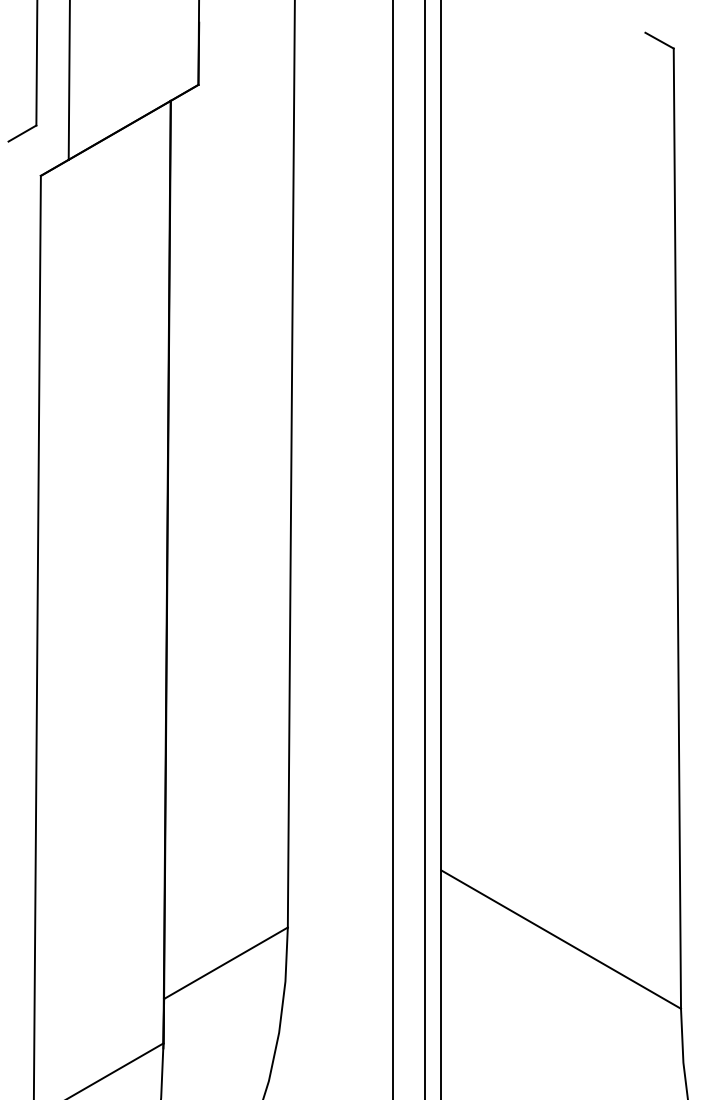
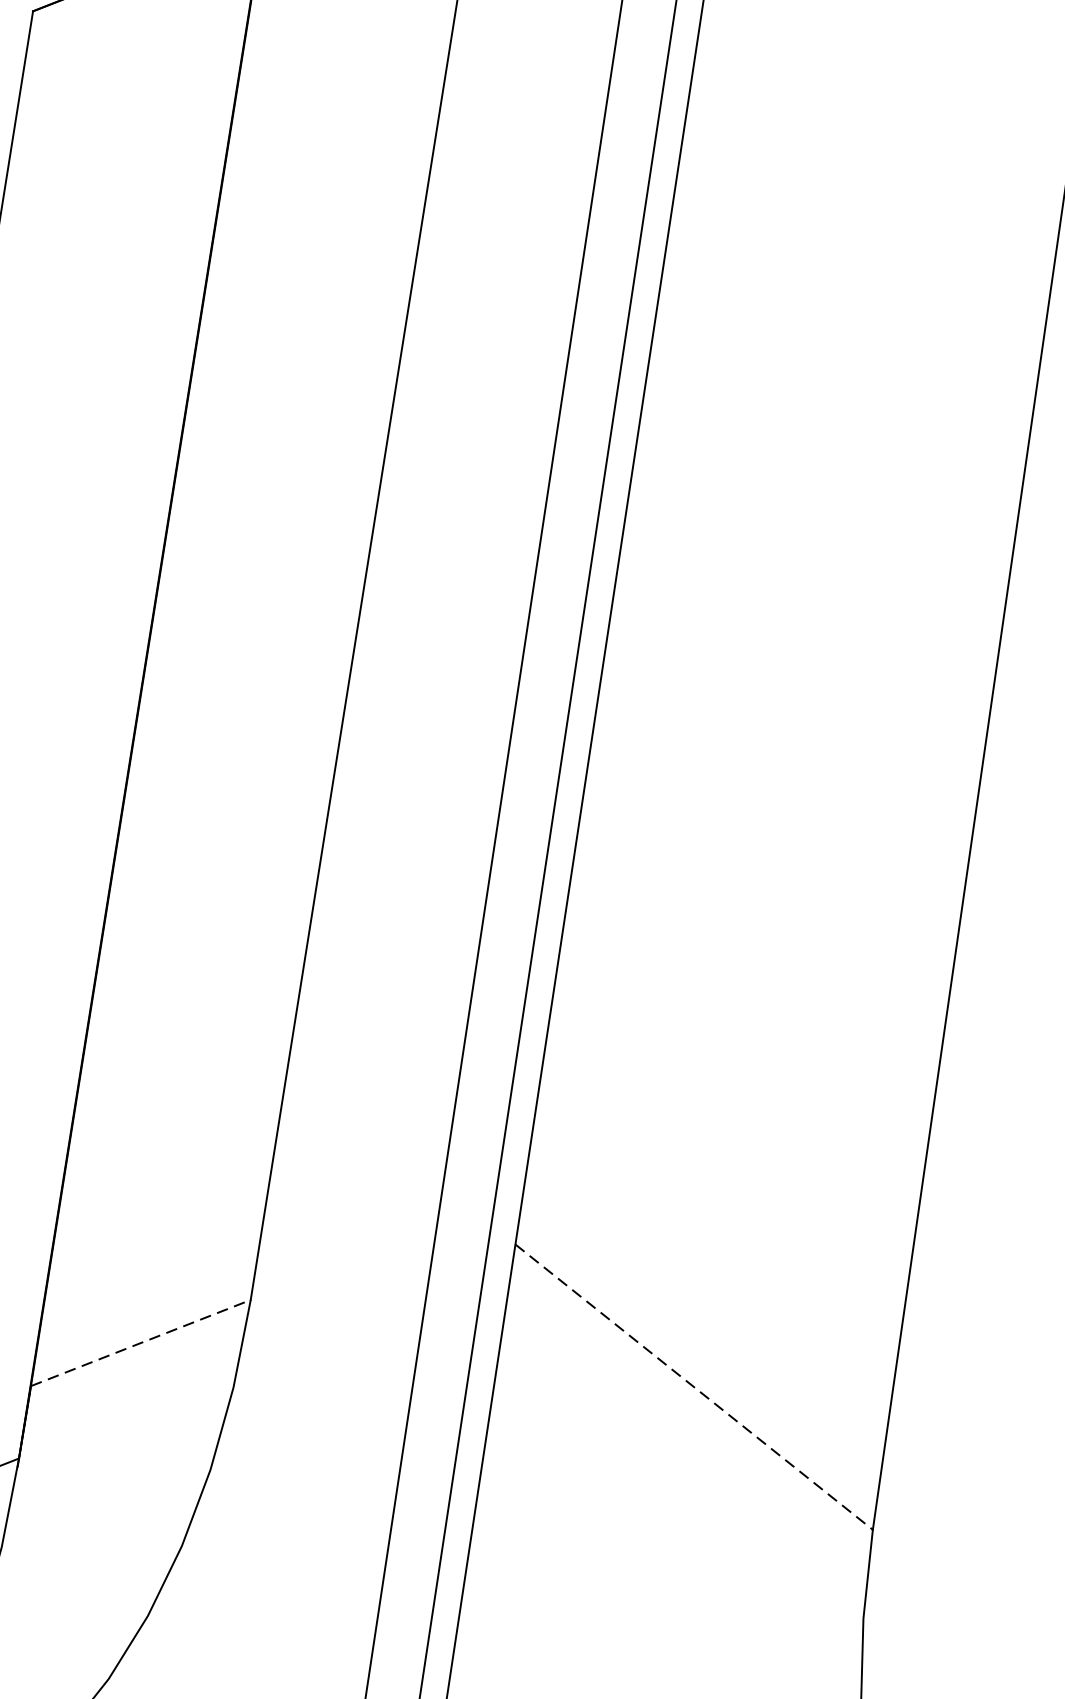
line: (561, 939) -> (694, 1387), solid -> dashed
line: (226, 963) -> (141, 1343), solid -> dashed

